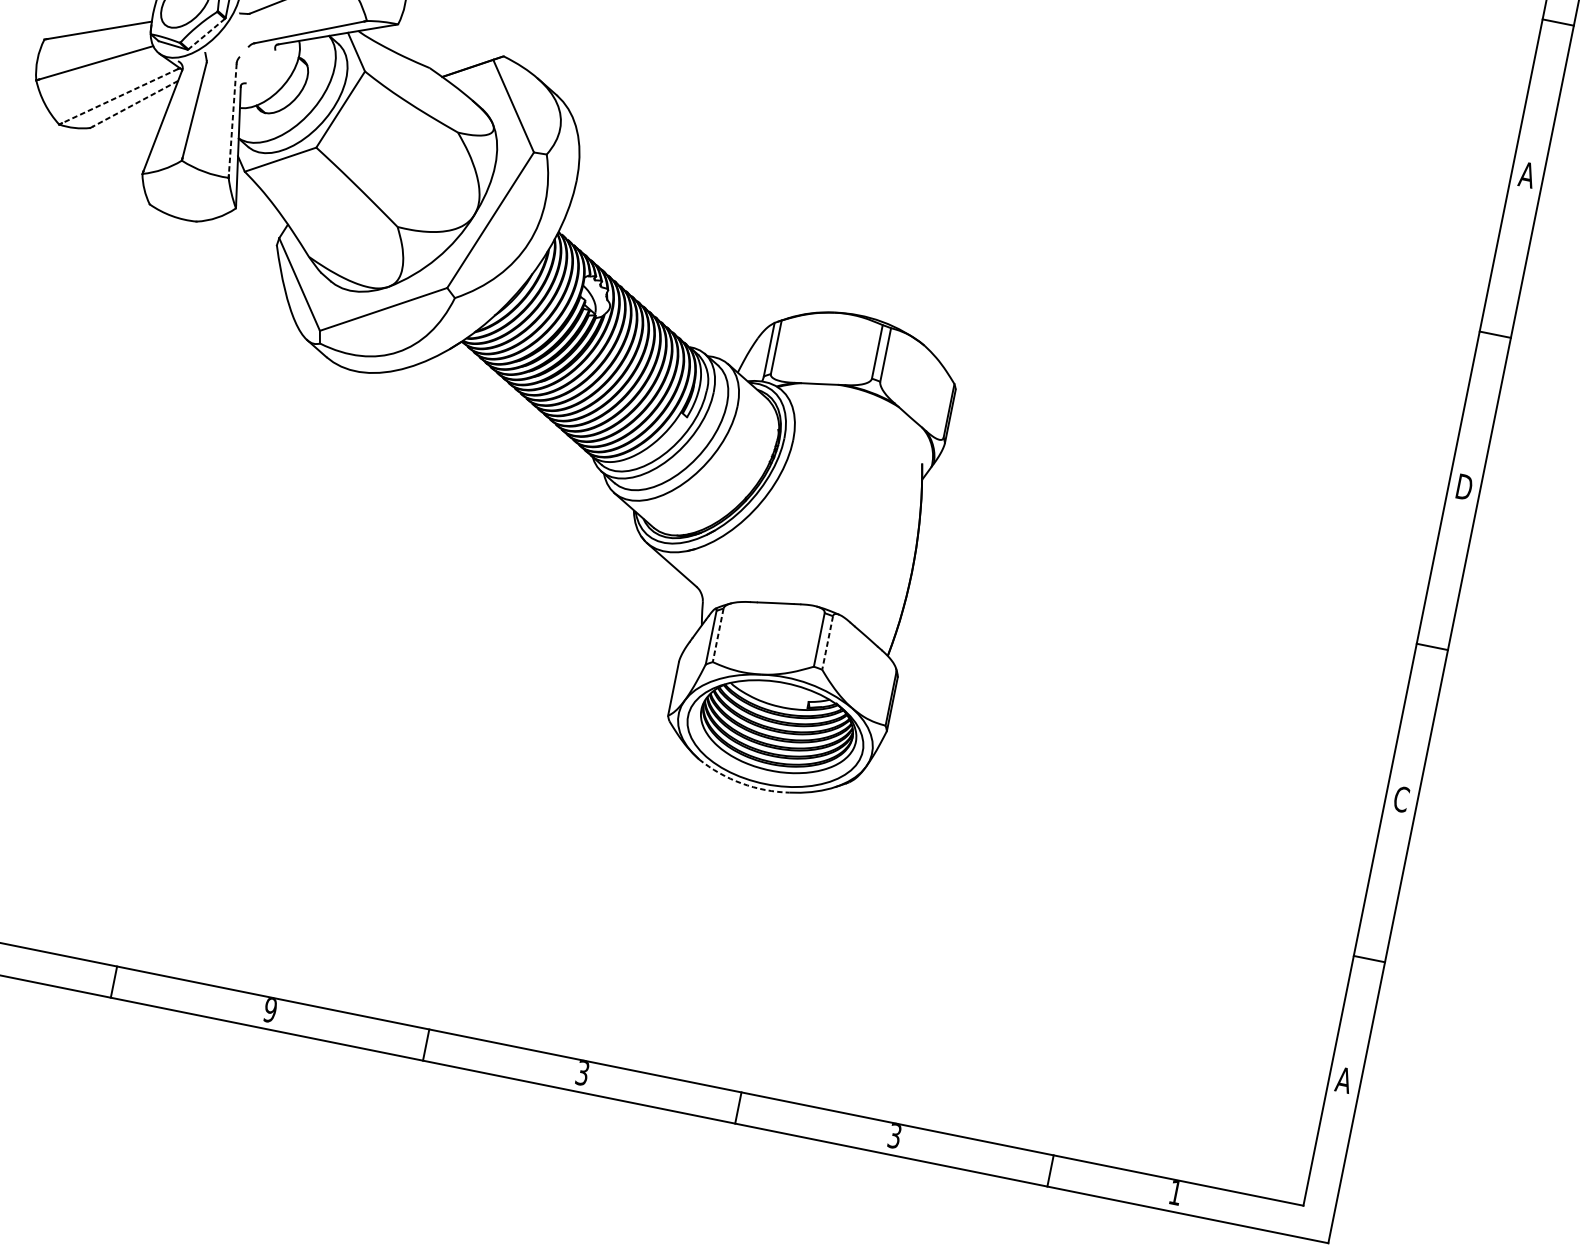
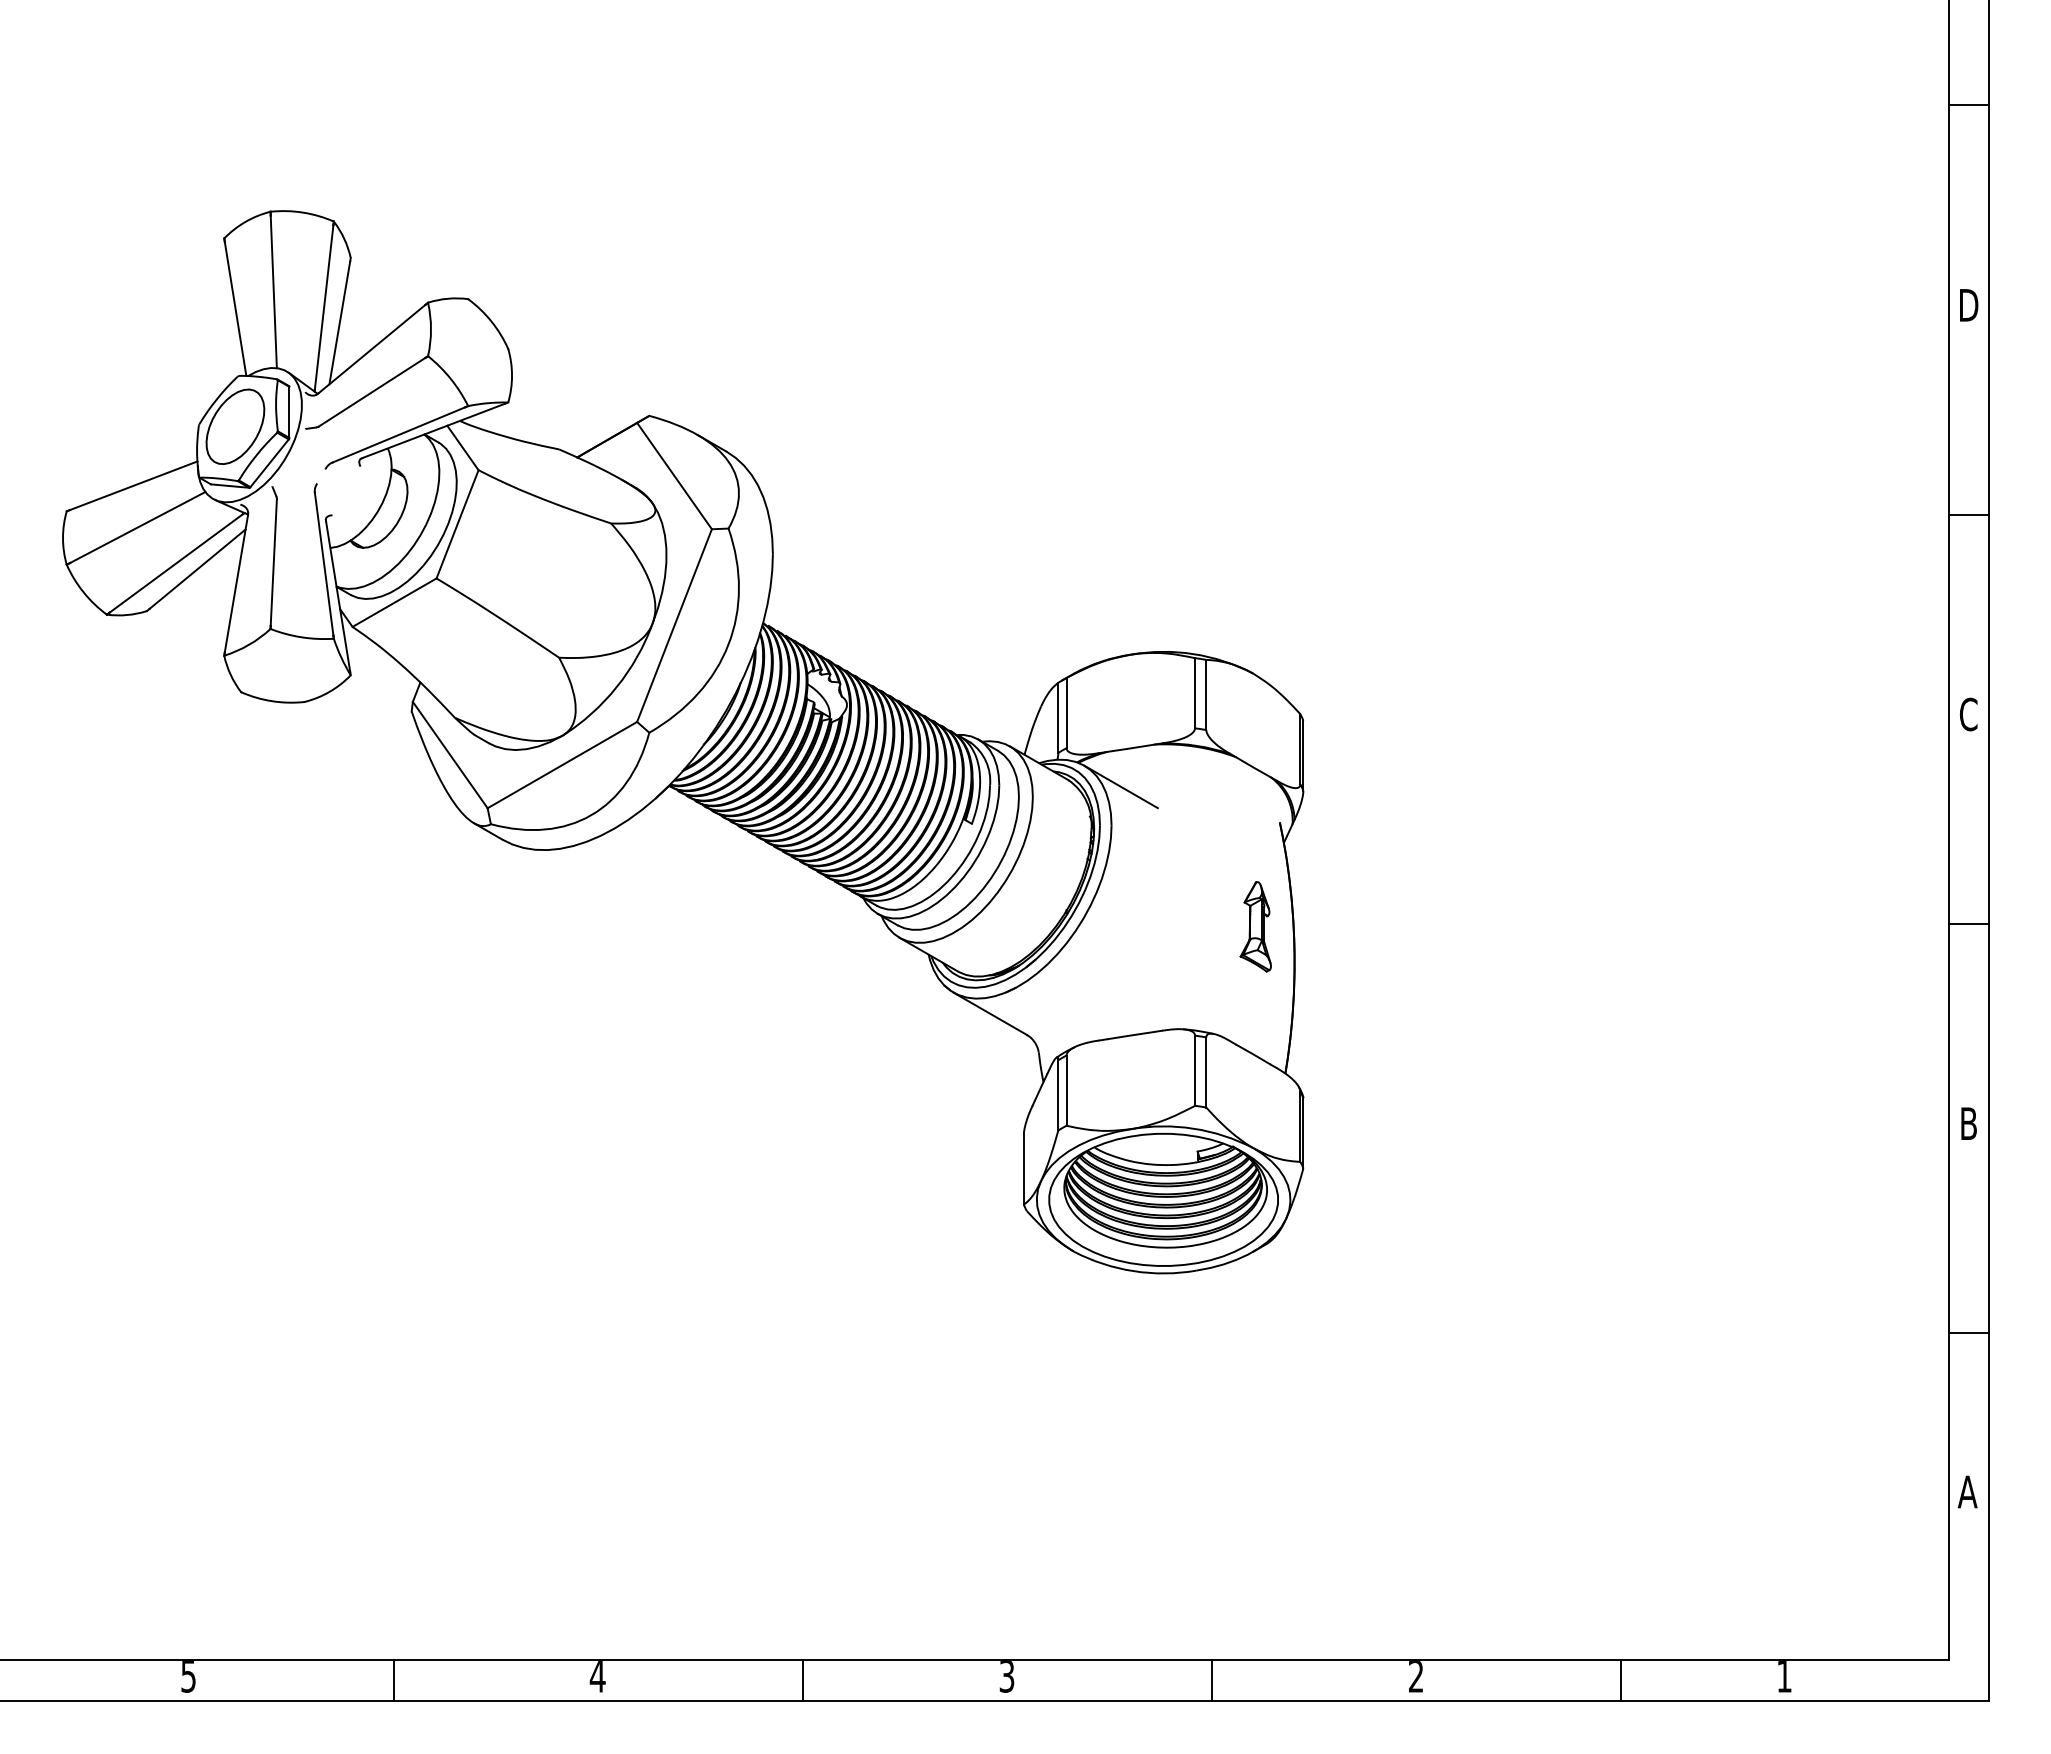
line: (206, 34) -> (269, 463), dashed -> solid
line: (119, 96) -> (175, 563), dashed -> solid
line: (135, 104) -> (197, 569), dashed -> solid
line: (232, 119) -> (324, 564), dashed -> solid
text: (1527, 175) -> (1968, 305), A -> D
line: (806, 411) -> (1120, 786), added
text: (1464, 487) -> (1968, 714), D -> C
part: (887, 539) -> (1255, 926), added
line: (718, 635) -> (1066, 1091), dashed -> solid
line: (827, 643) -> (1206, 1073), dashed -> solid
arc: (741, 783) -> (1133, 1271), dashed -> solid
text: (1401, 799) -> (1968, 1123), C -> B
text: (270, 1010) -> (597, 1676), 9 -> 4
text: (895, 1136) -> (1416, 1676), 3 -> 2

